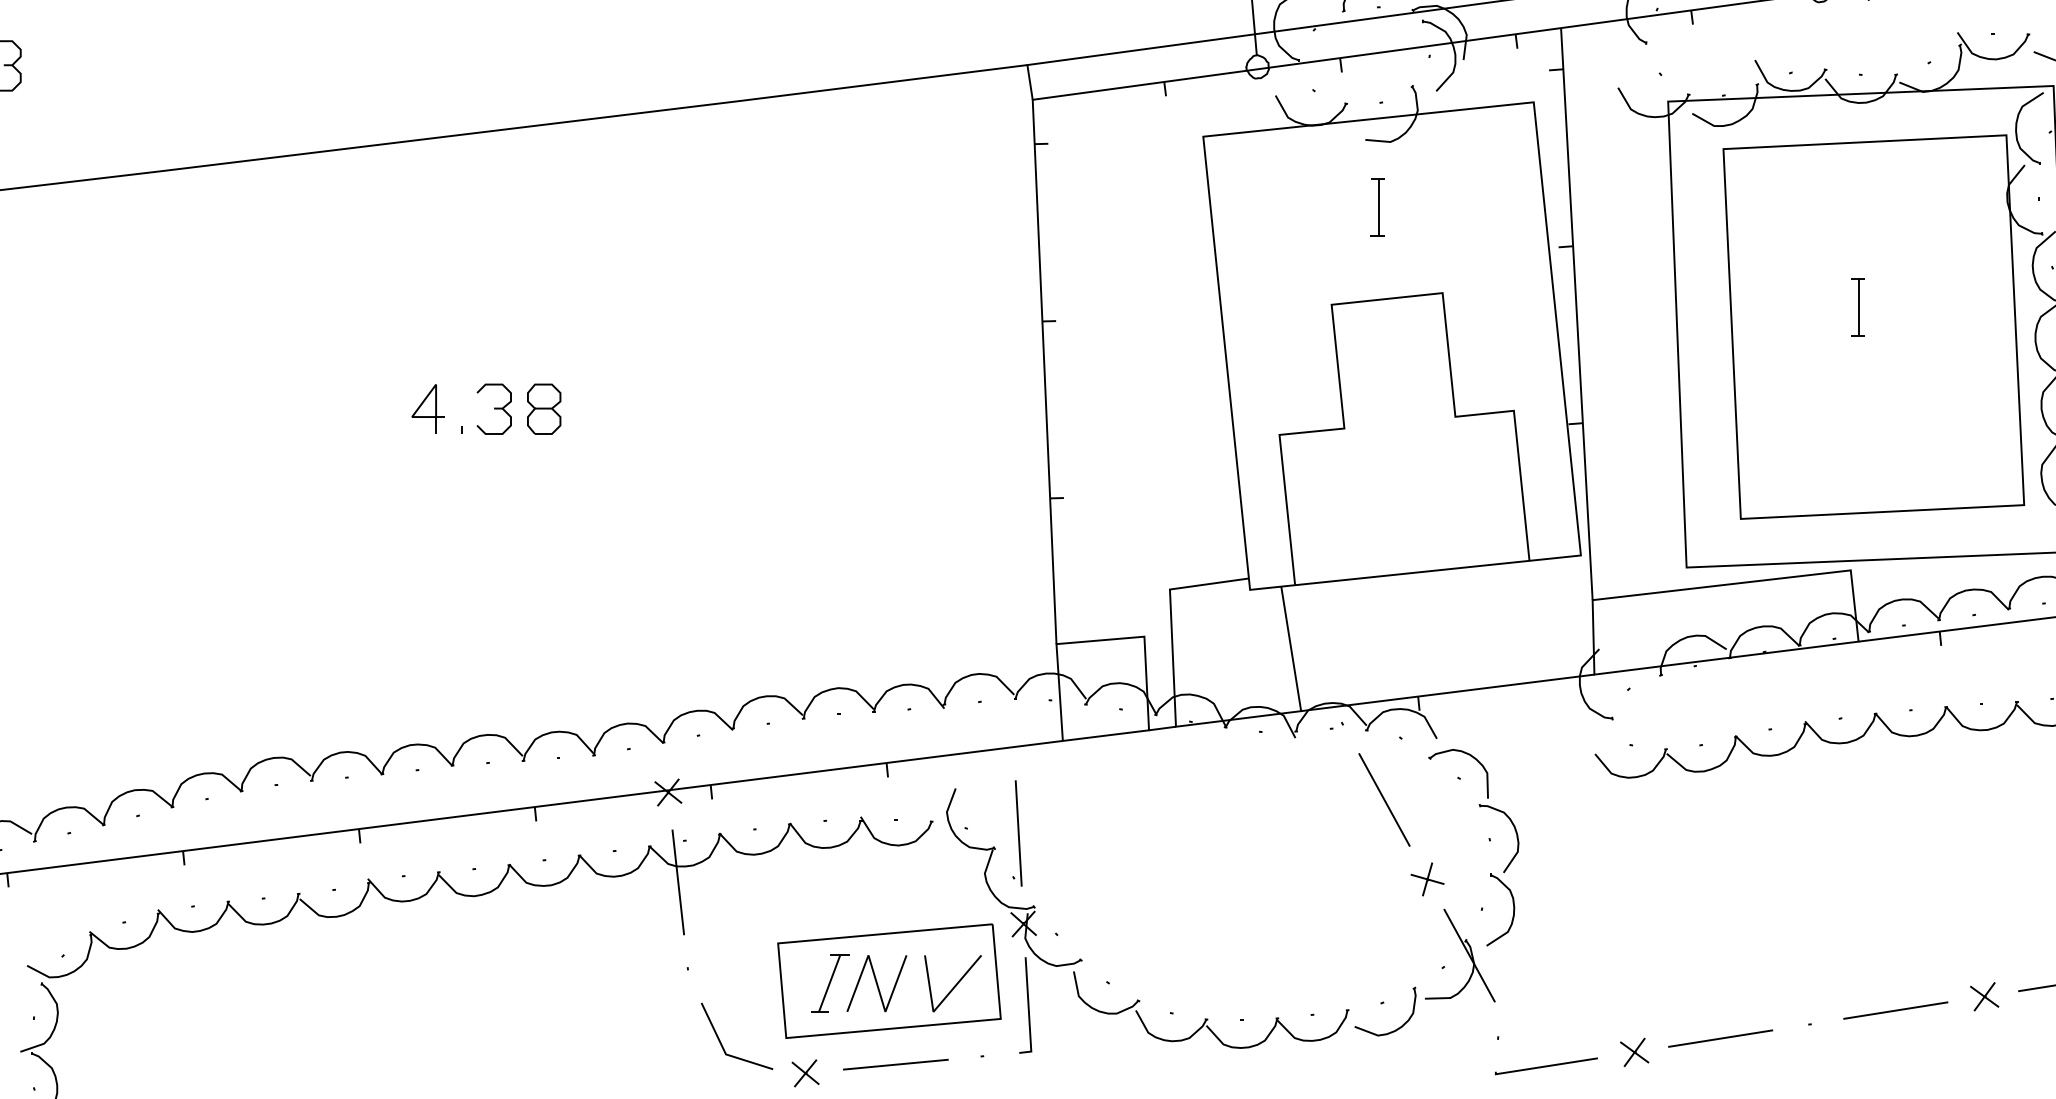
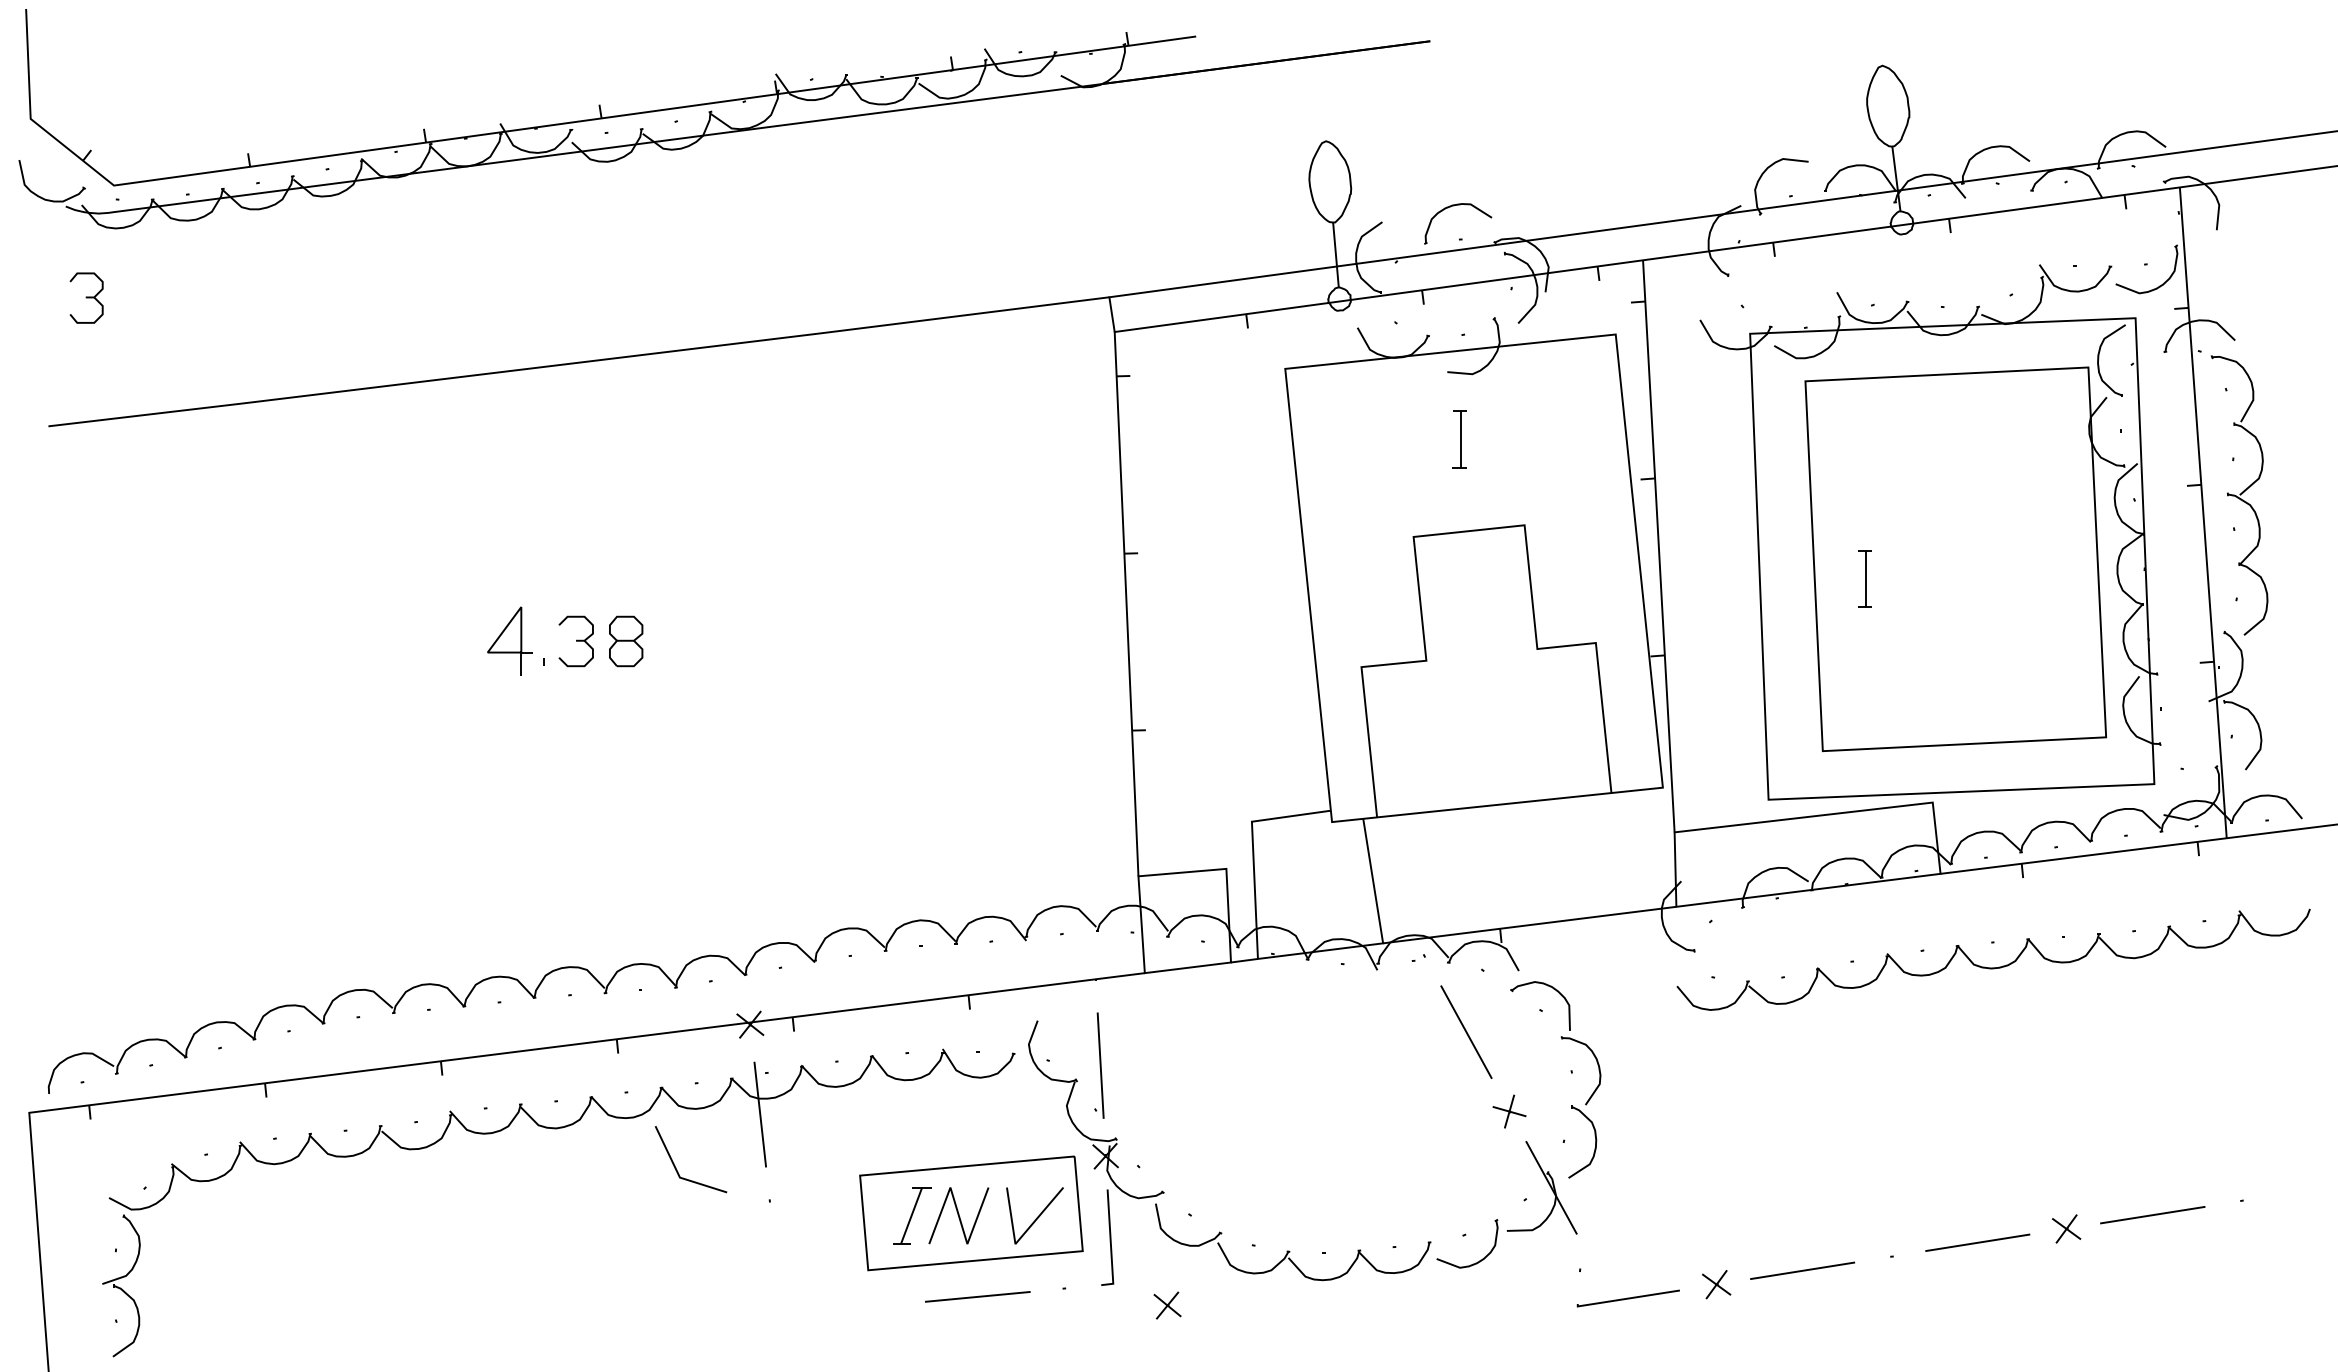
part: (1857, 307) -> (1864, 578), moved
part: (427, 408) -> (509, 640), size x1.4
line: (722, 1044) -> (676, 1167), moved
part: (805, 1073) -> (1167, 1305), moved

